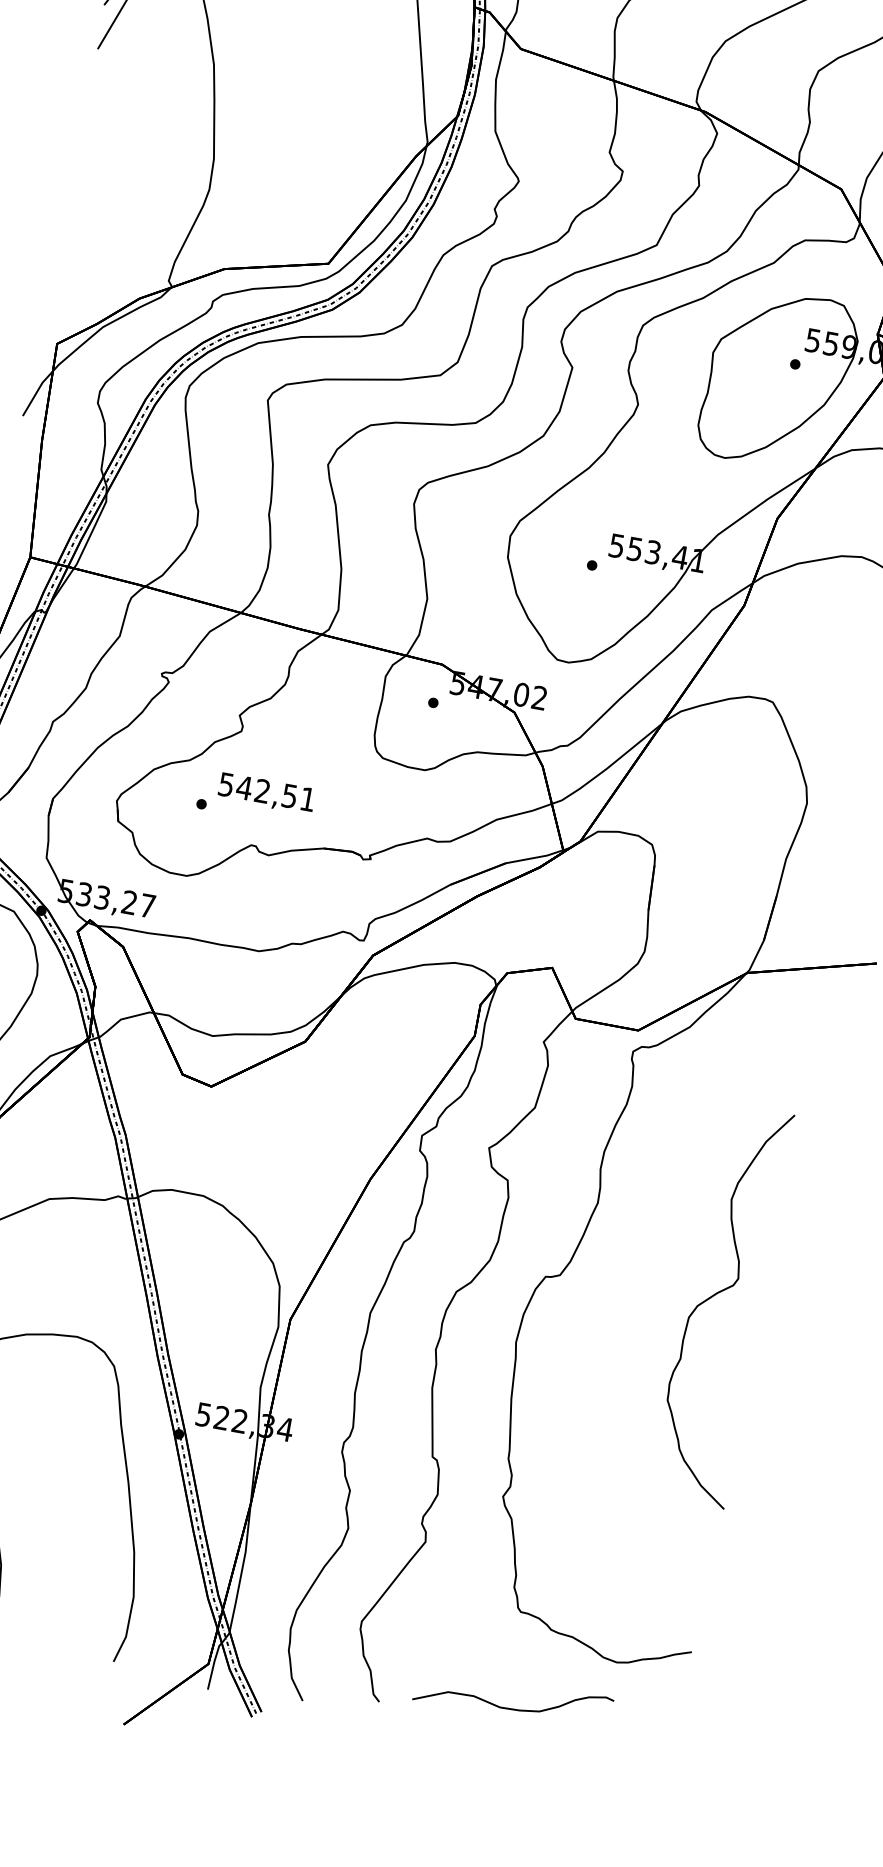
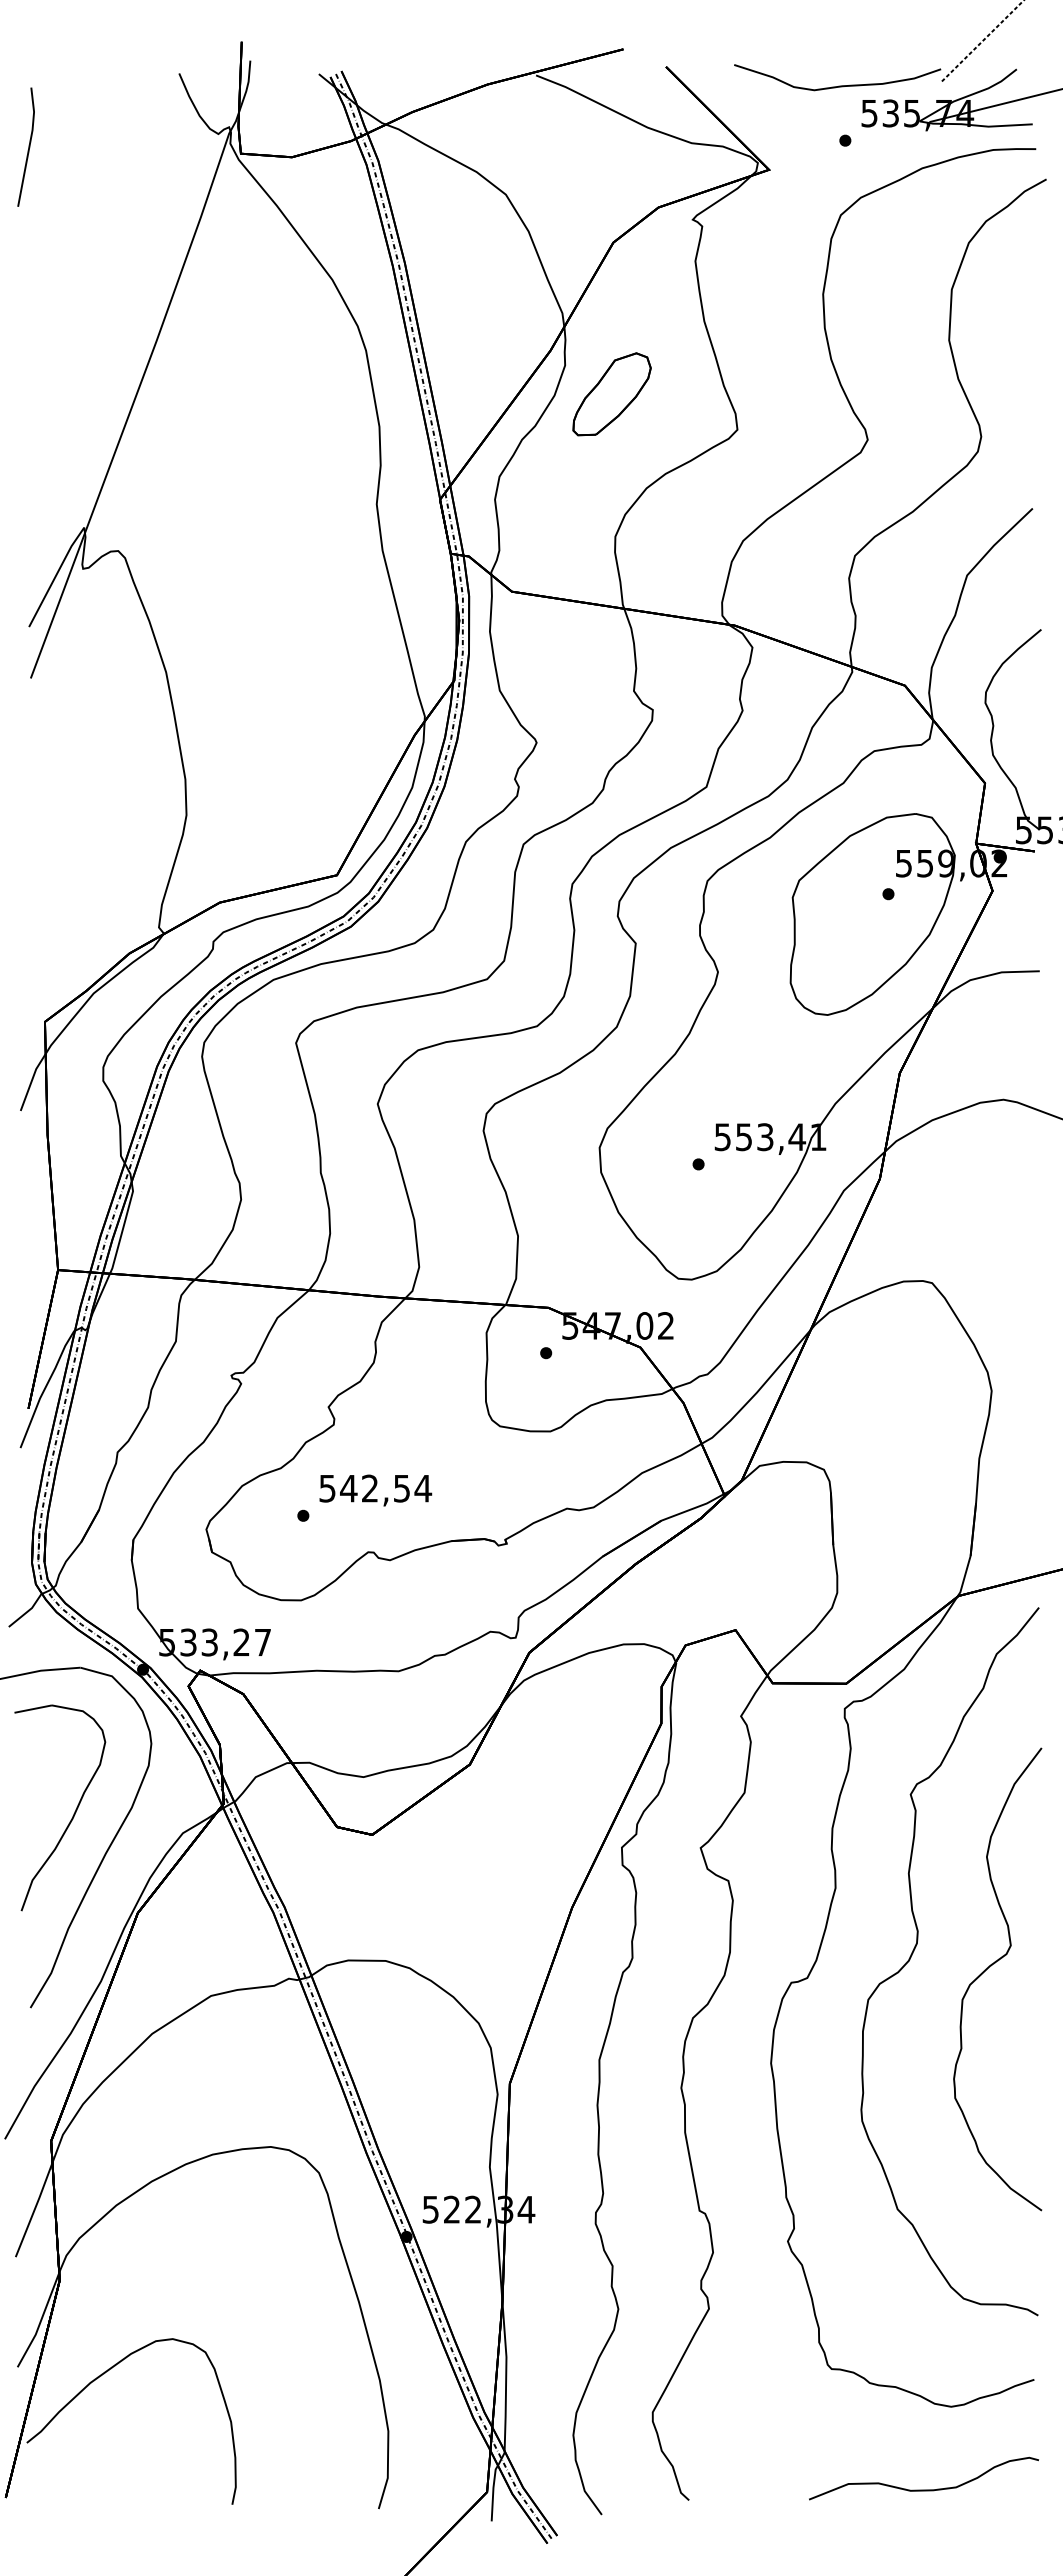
text: (308, 799) -> (423, 1488), 542,51 -> 542,54
curve: (656, 1267) -> (915, 1949), added
curve: (511, 1708) -> (923, 2489), moved

